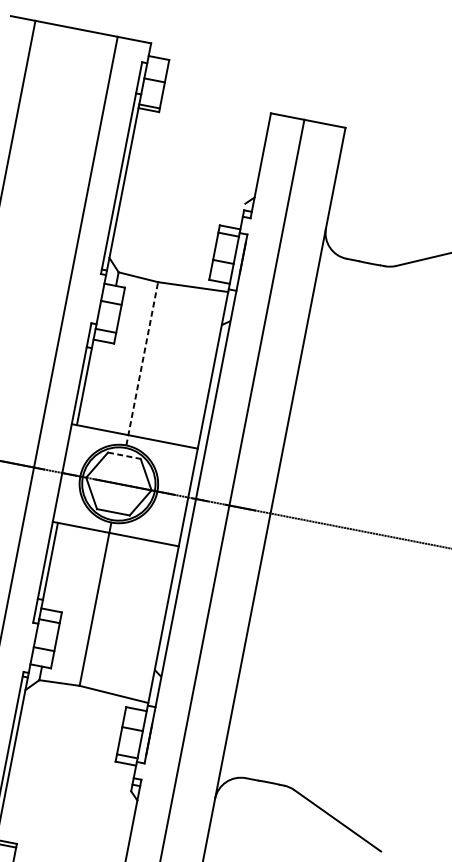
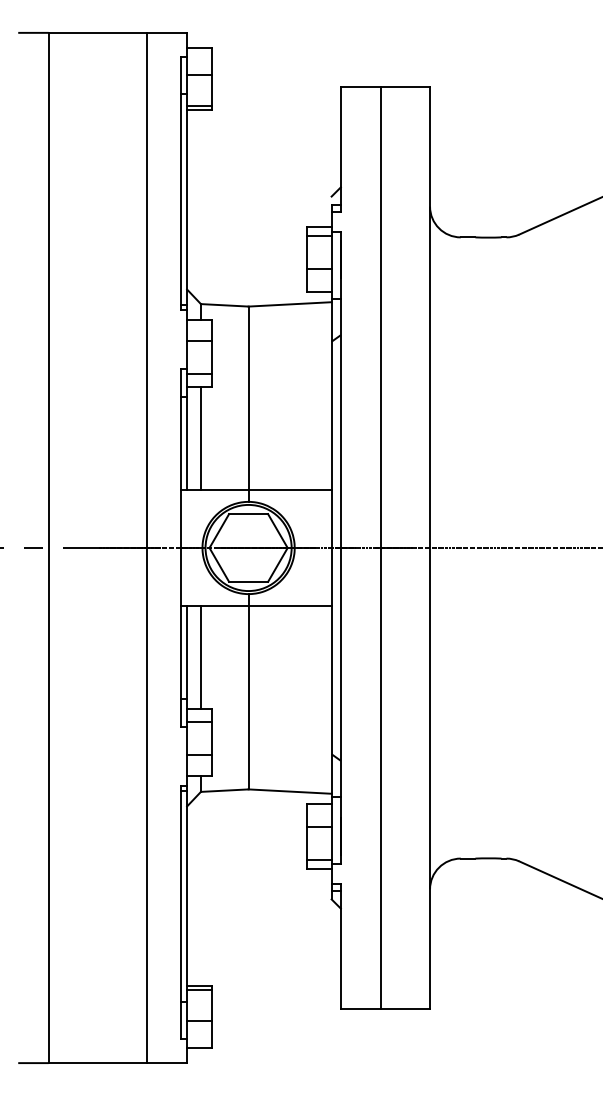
line: (142, 364) -> (248, 404), dashed -> solid
line: (96, 384) -> (200, 438), added
line: (124, 455) -> (248, 514), dashed -> solid
line: (60, 567) -> (200, 657), added

